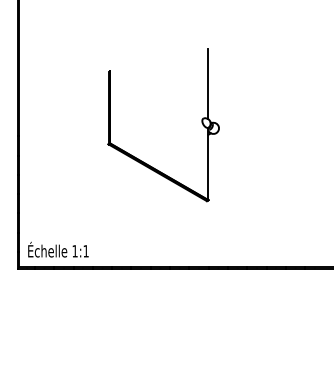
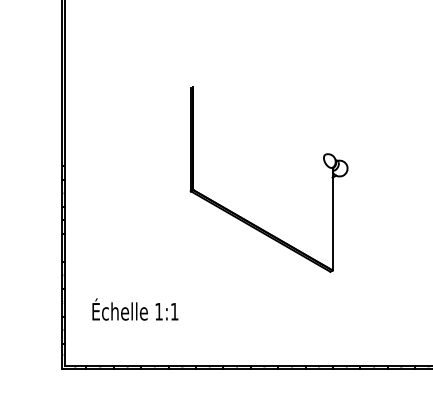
line: (208, 83) -> (332, 104), removed
text: (58, 249) -> (135, 309), moved

